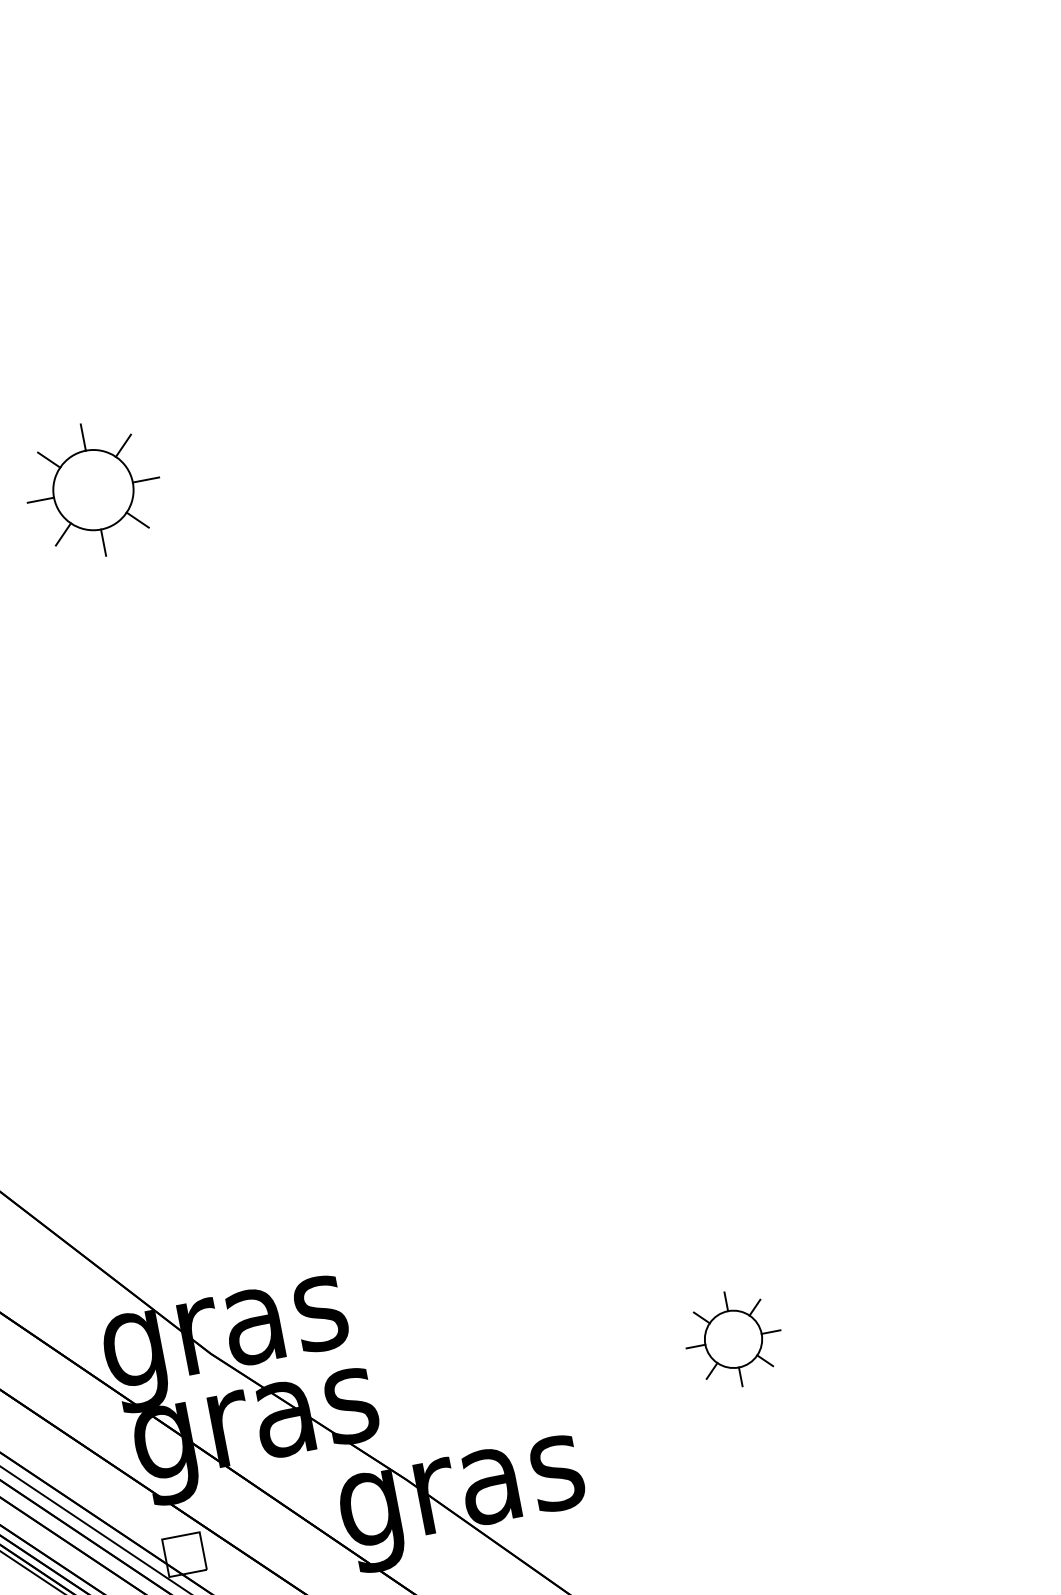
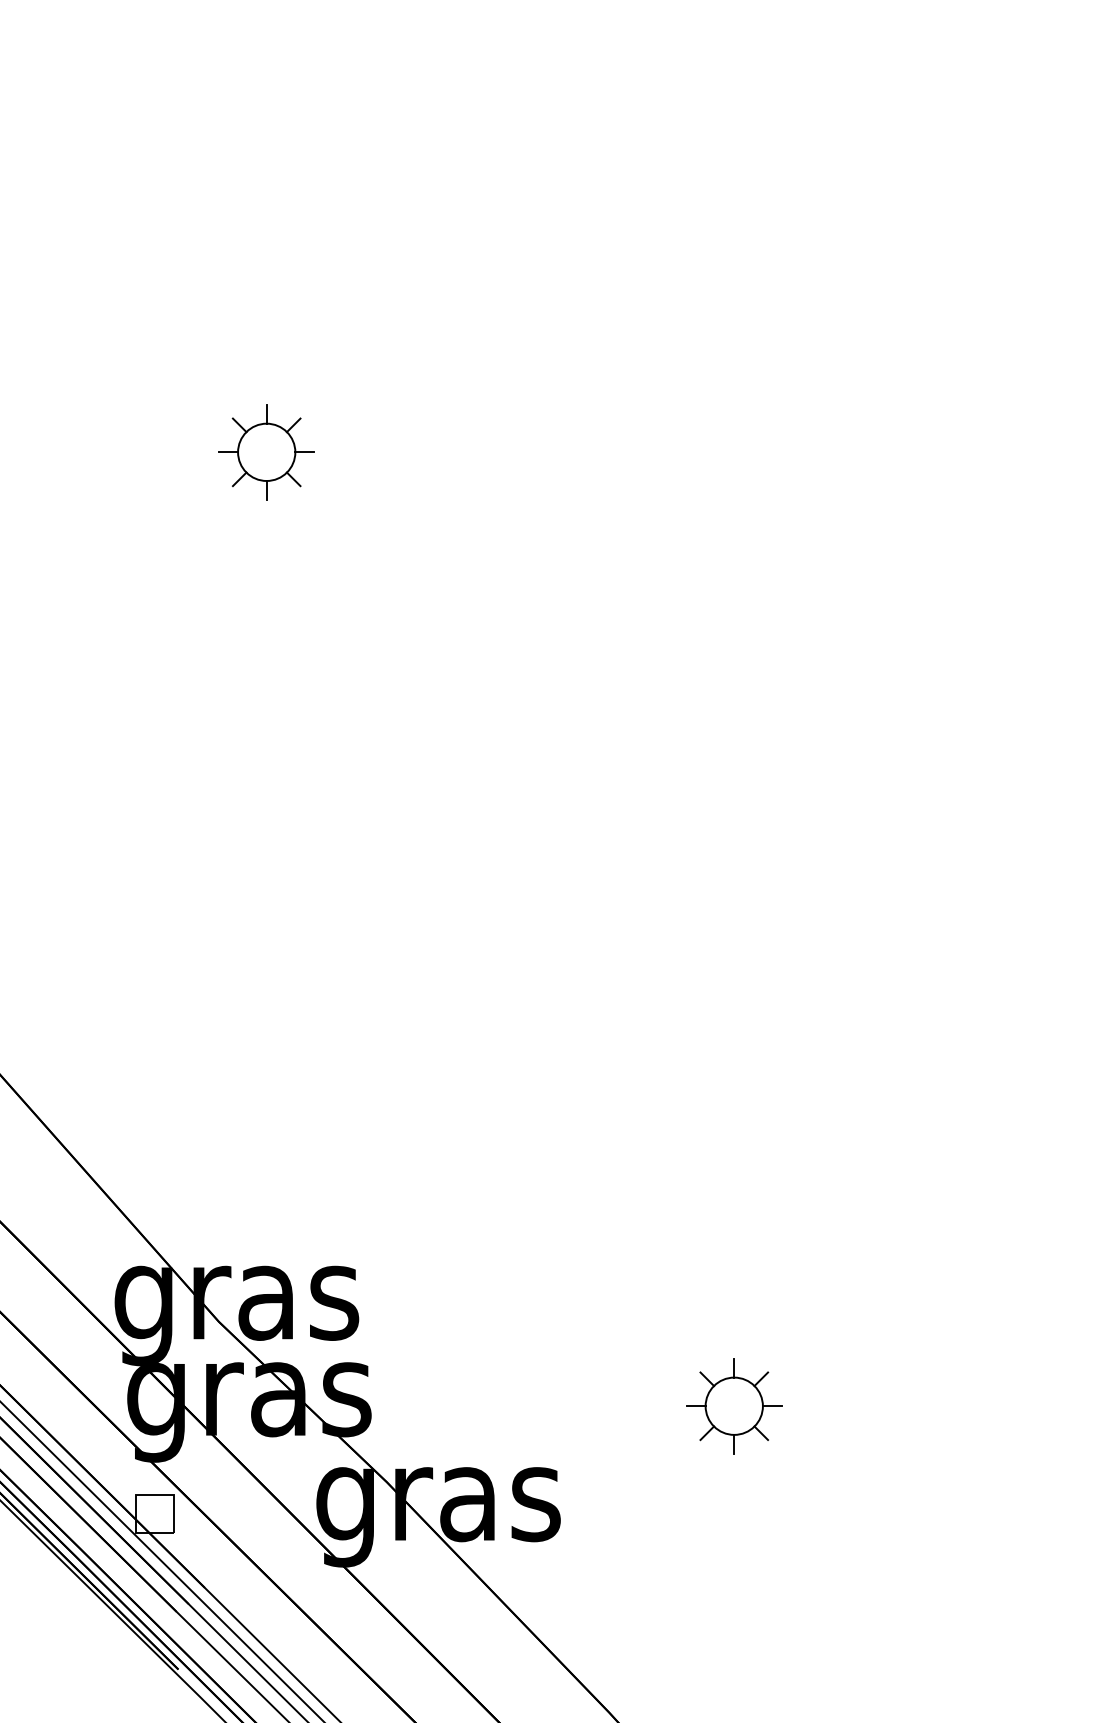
part: (93, 490) -> (266, 452), size x0.71

